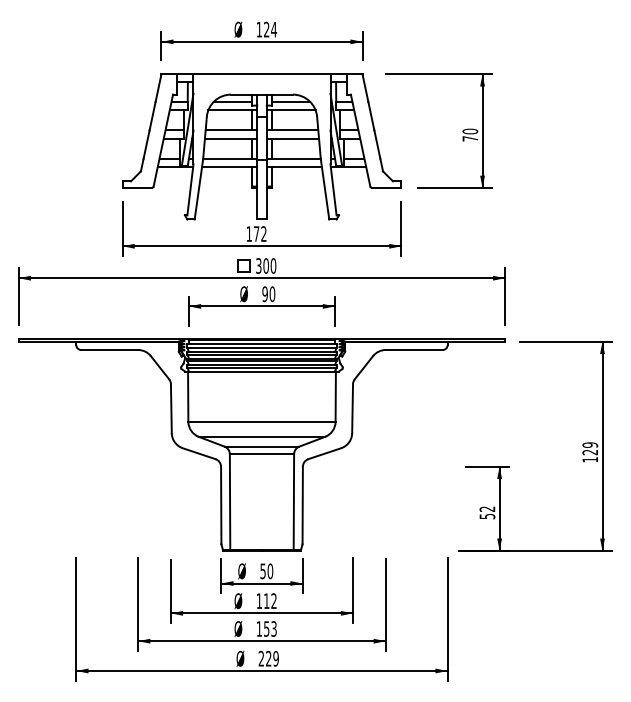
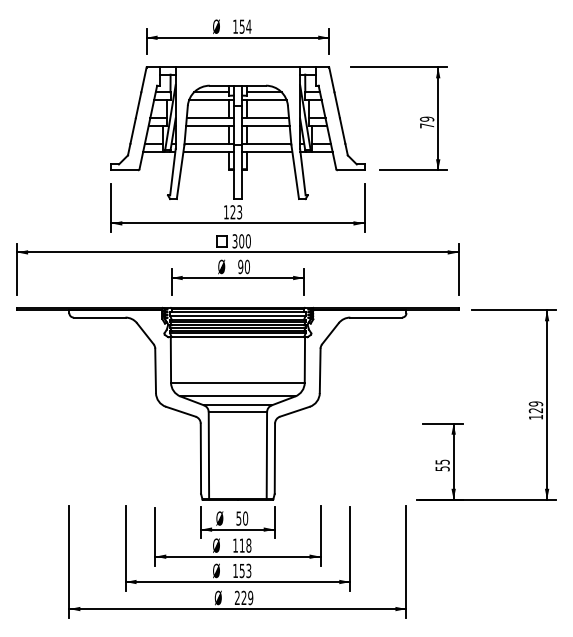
text: (265, 29) -> (241, 26), 124 -> 154
text: (470, 130) -> (427, 118), 70 -> 79
text: (260, 234) -> (236, 212), 172 -> 123
text: (487, 508) -> (442, 461), 52 -> 55
text: (273, 600) -> (248, 545), 112 -> 118

